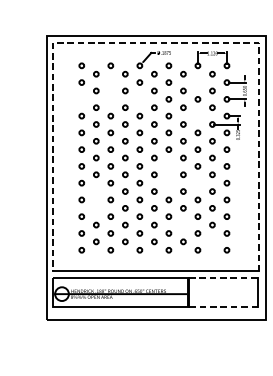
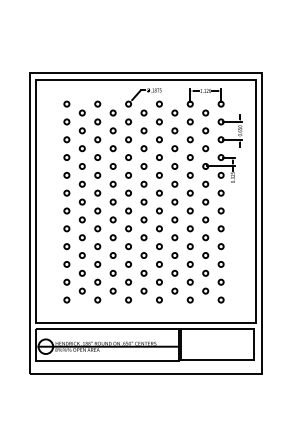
line: (155, 42) -> (145, 79), dashed -> solid
circle: (110, 82) -> (97, 121), added
circle: (197, 82) -> (189, 121), added
circle: (81, 99) -> (66, 139), added
circle: (110, 99) -> (97, 139), added
circle: (139, 99) -> (128, 139), added
circle: (197, 116) -> (189, 157), added
circle: (168, 165) -> (159, 210), added
circle: (168, 182) -> (159, 228), added
circle: (197, 182) -> (189, 228), added
circle: (95, 191) -> (81, 237), added
circle: (95, 208) -> (81, 255), added
circle: (183, 224) -> (174, 272), added
circle: (212, 241) -> (205, 290), added
line: (223, 277) -> (217, 329), dashed -> solid
line: (223, 307) -> (217, 360), dashed -> solid

